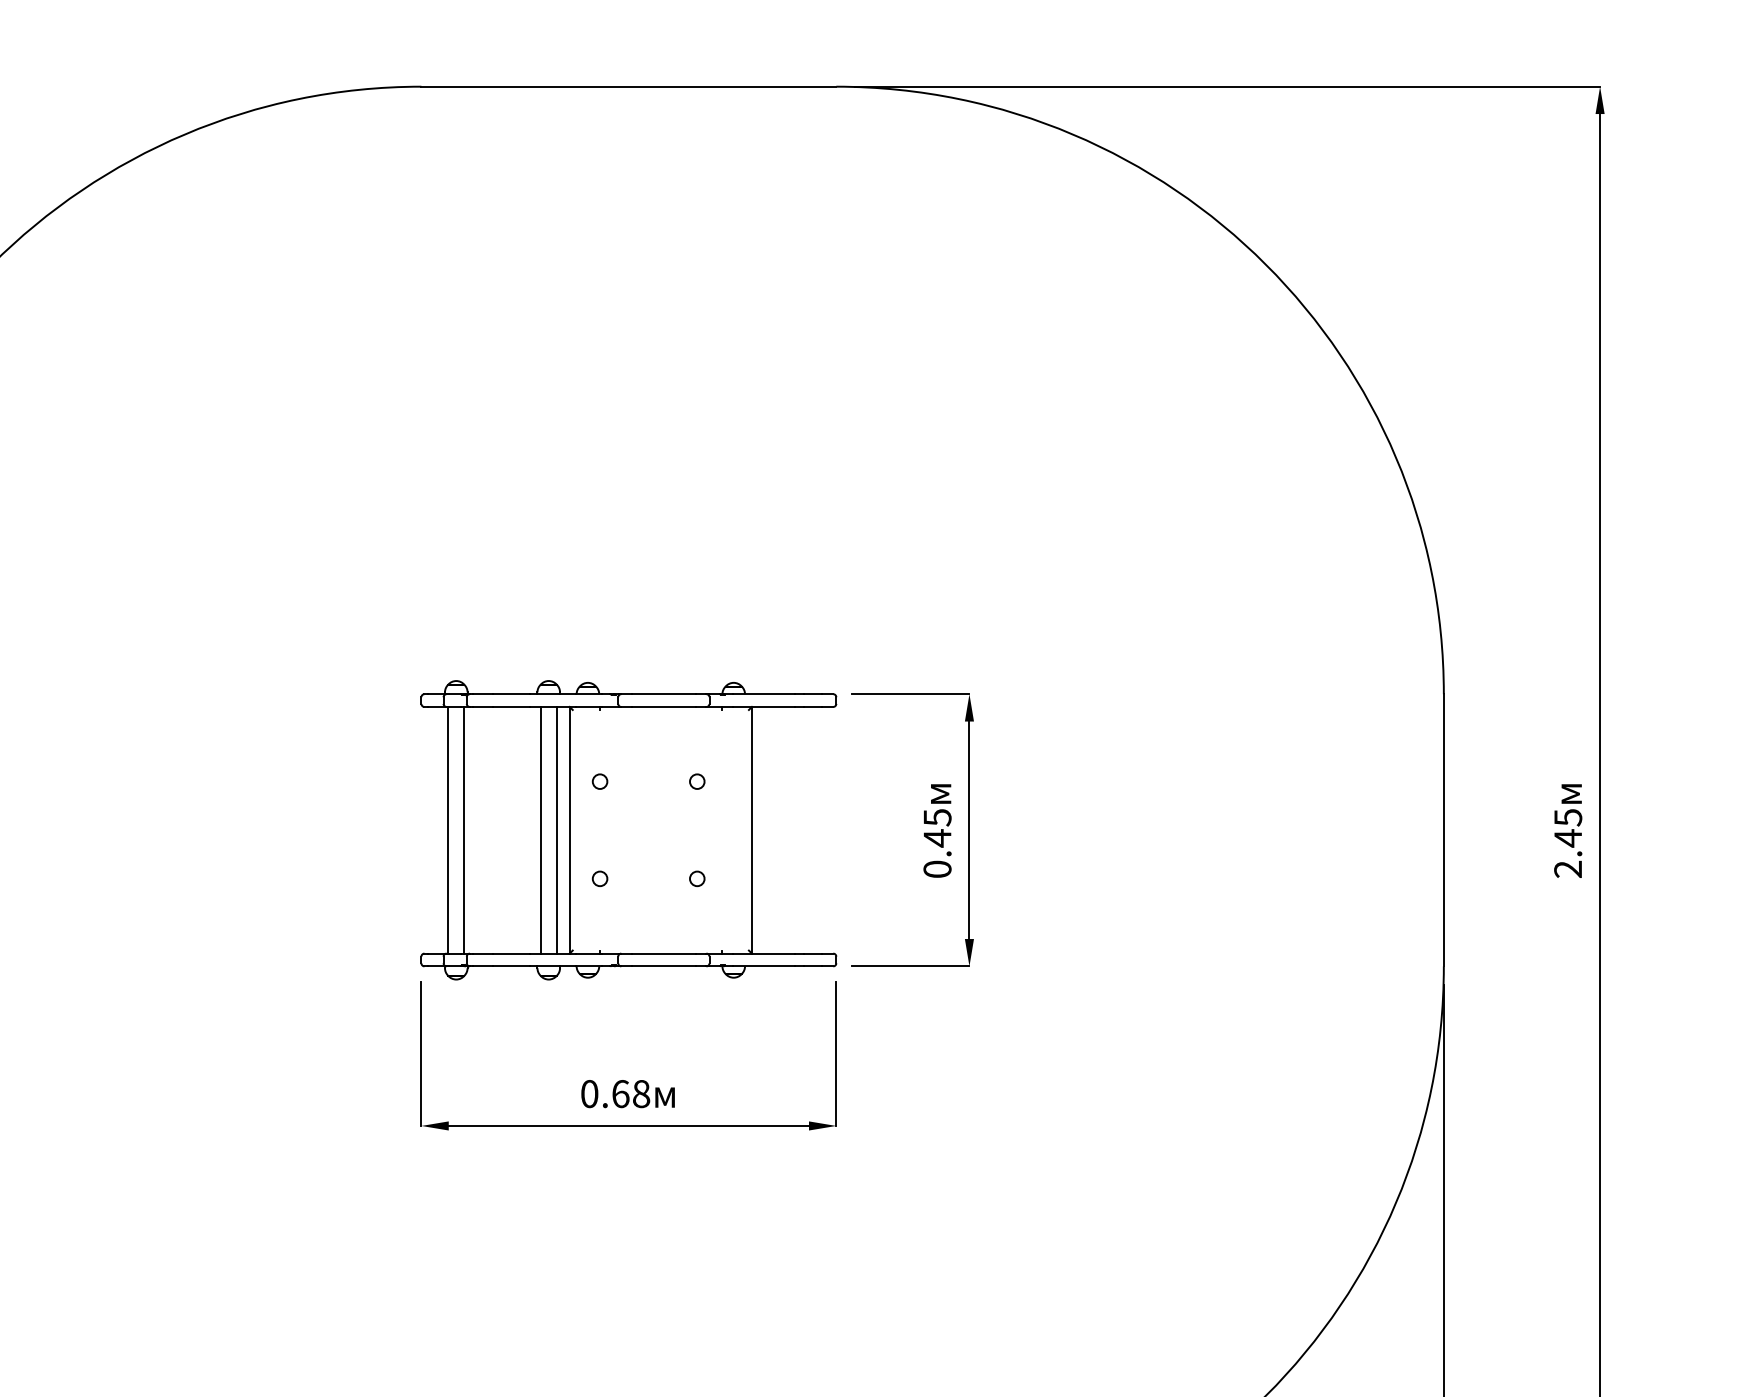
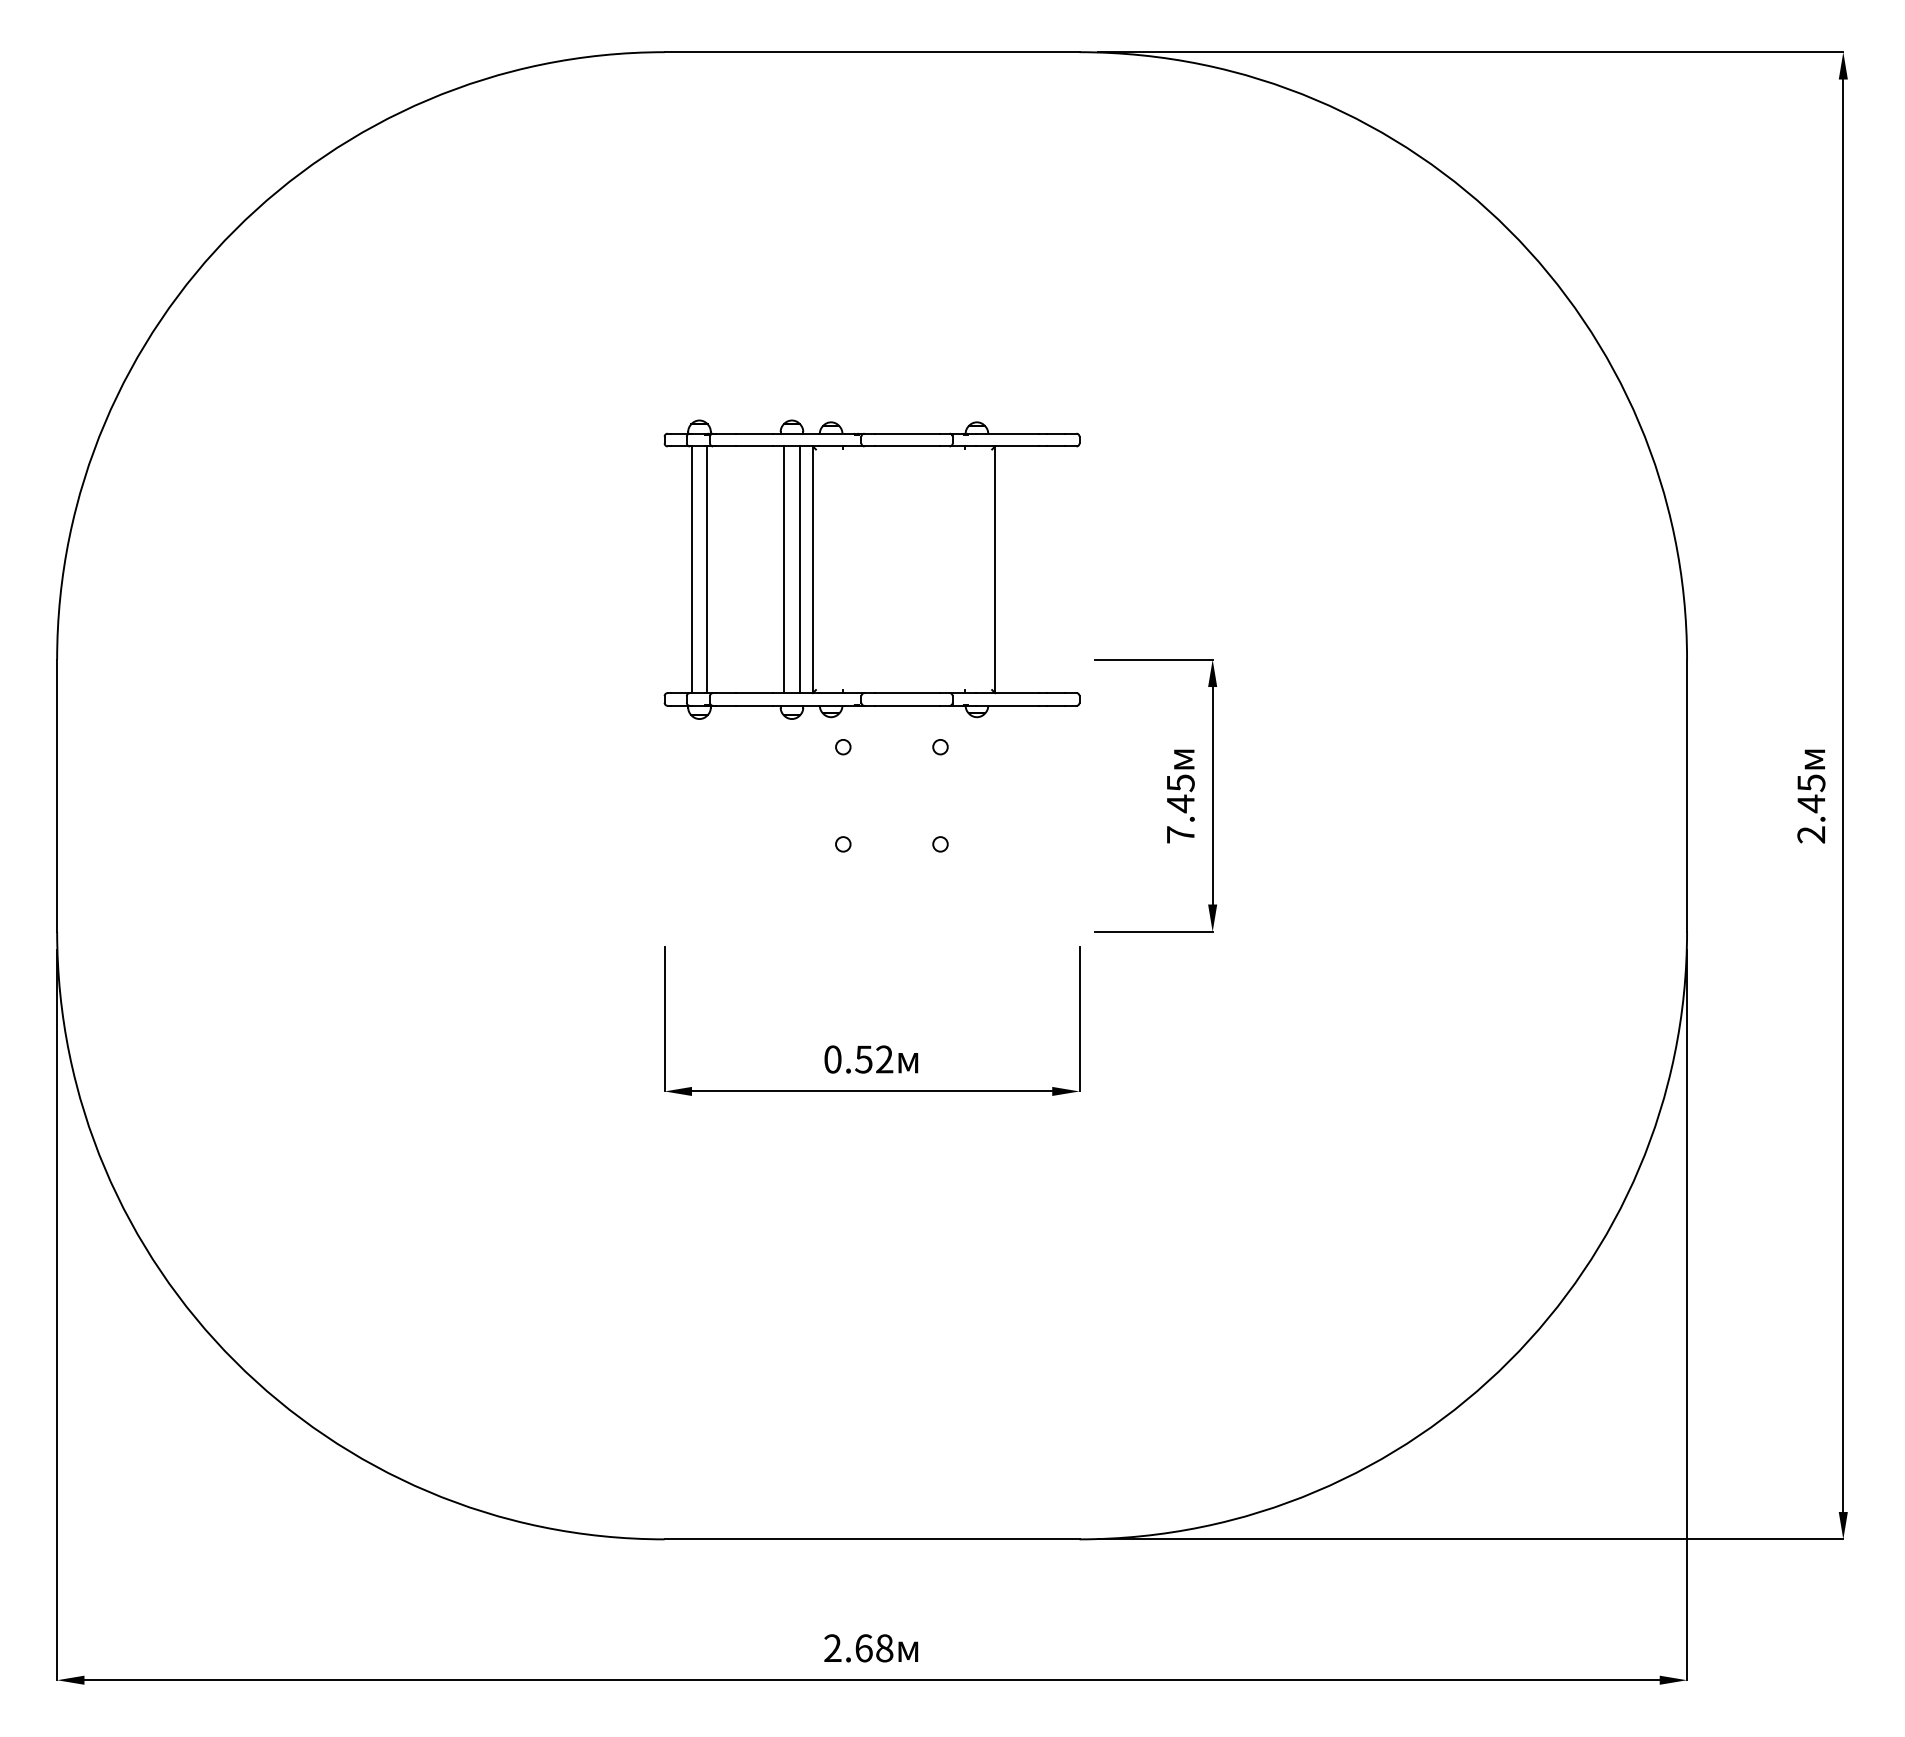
part: (628, 830) -> (871, 569), moved
text: (937, 869) -> (1180, 834), 0.45 -> 7.45
text: (631, 1094) -> (874, 1059), 0.68 -> 0.52

